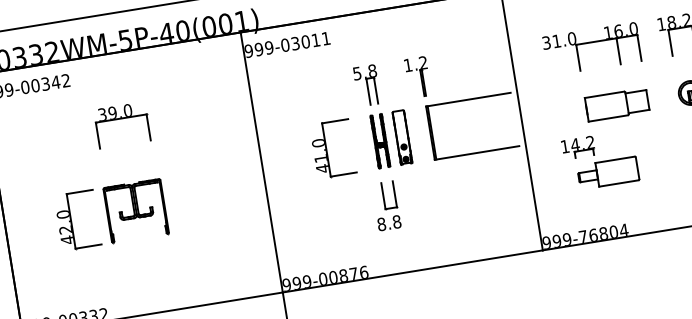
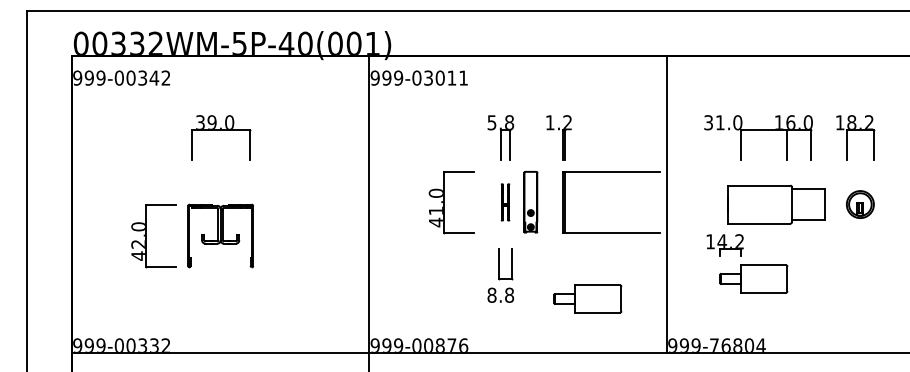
part: (616, 104) -> (775, 204), size x1.4
part: (380, 141) -> (505, 202), size x0.6
part: (465, 213) -> (587, 298), added

